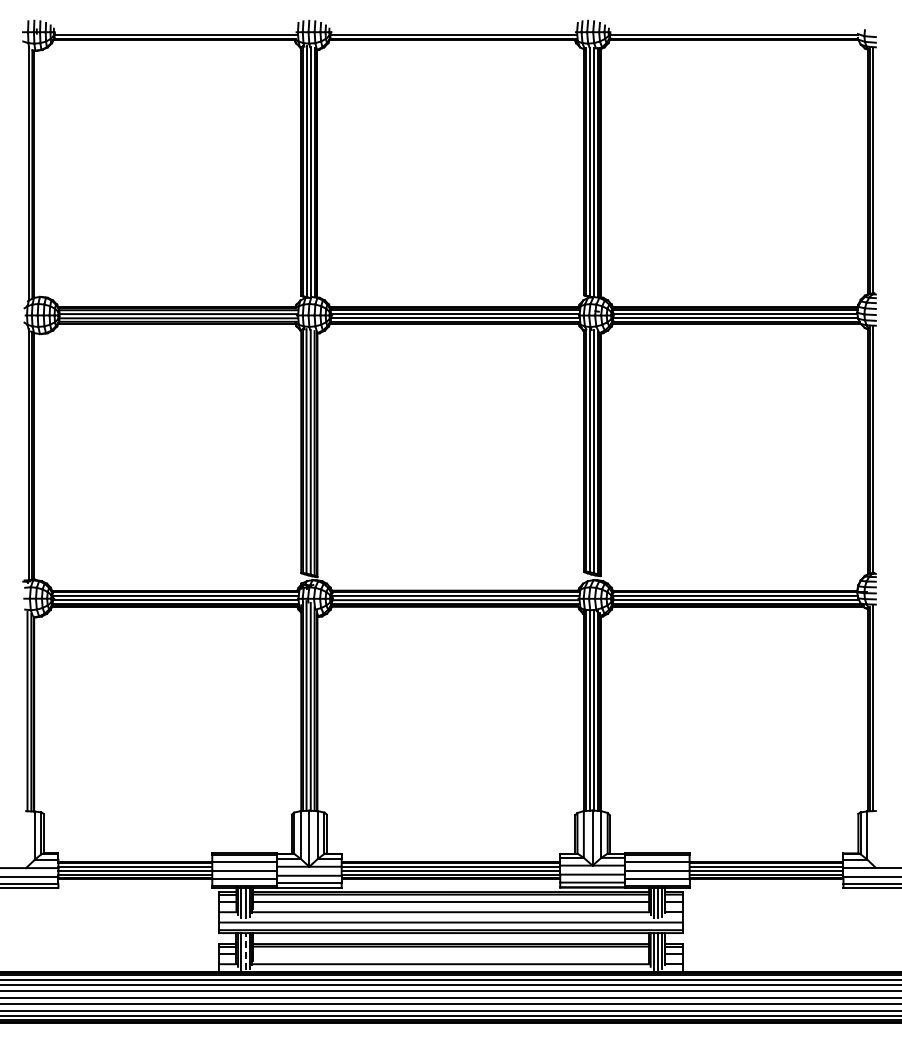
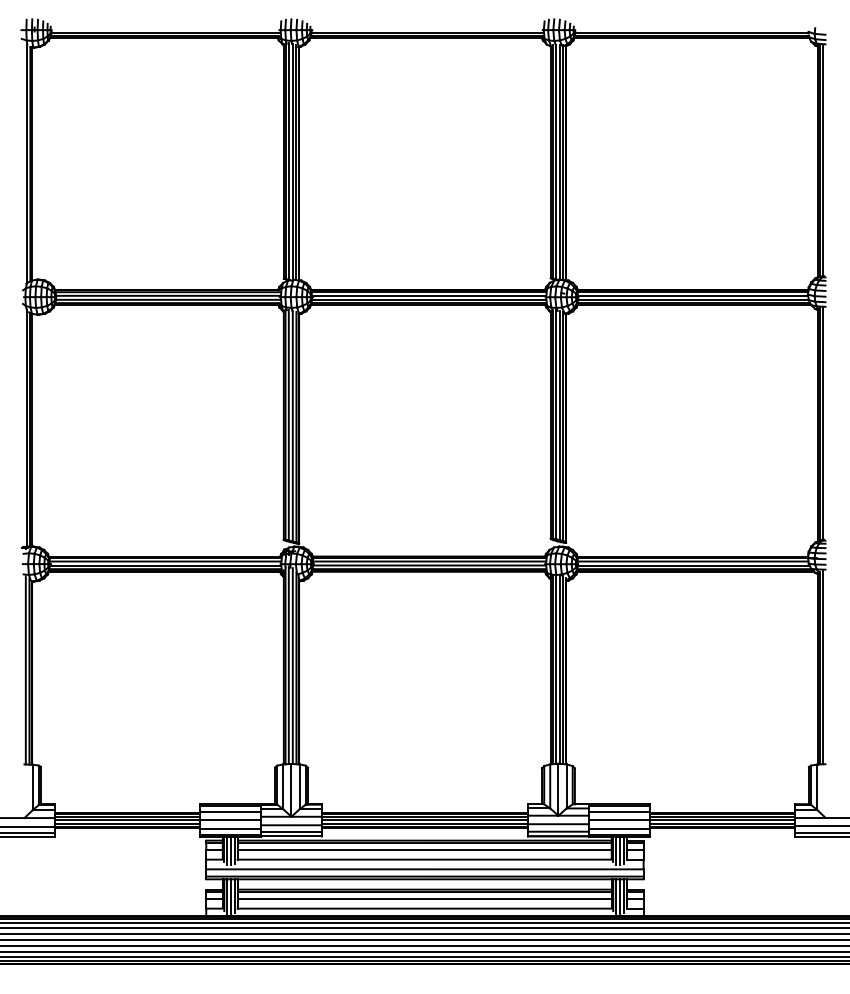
line: (245, 951) -> (231, 896), dashed -> solid
line: (450, 953) -> (424, 898), added

